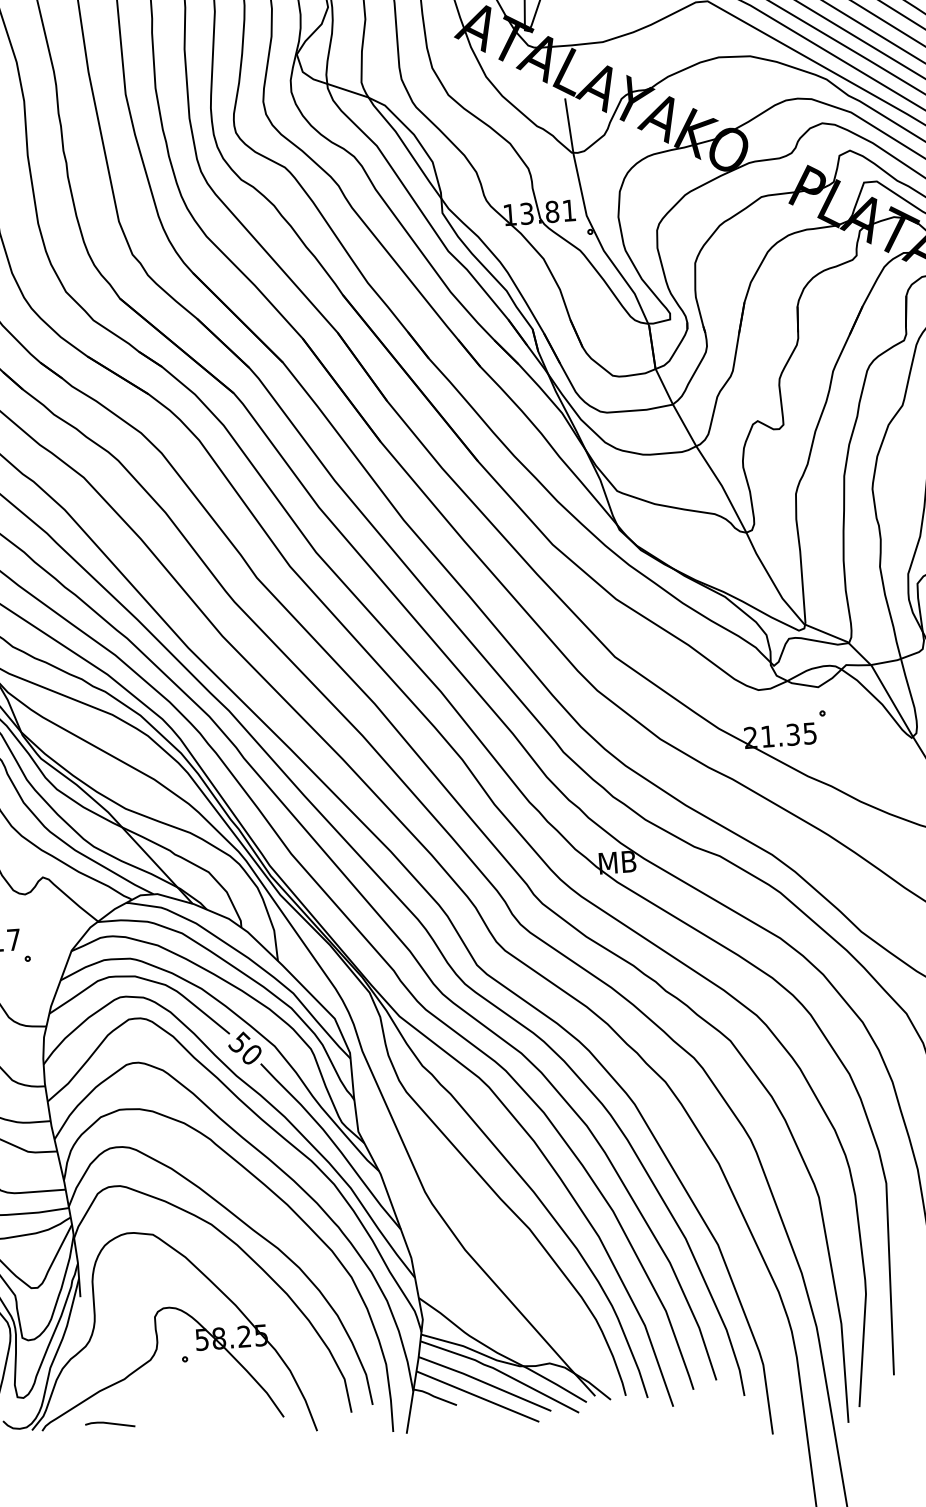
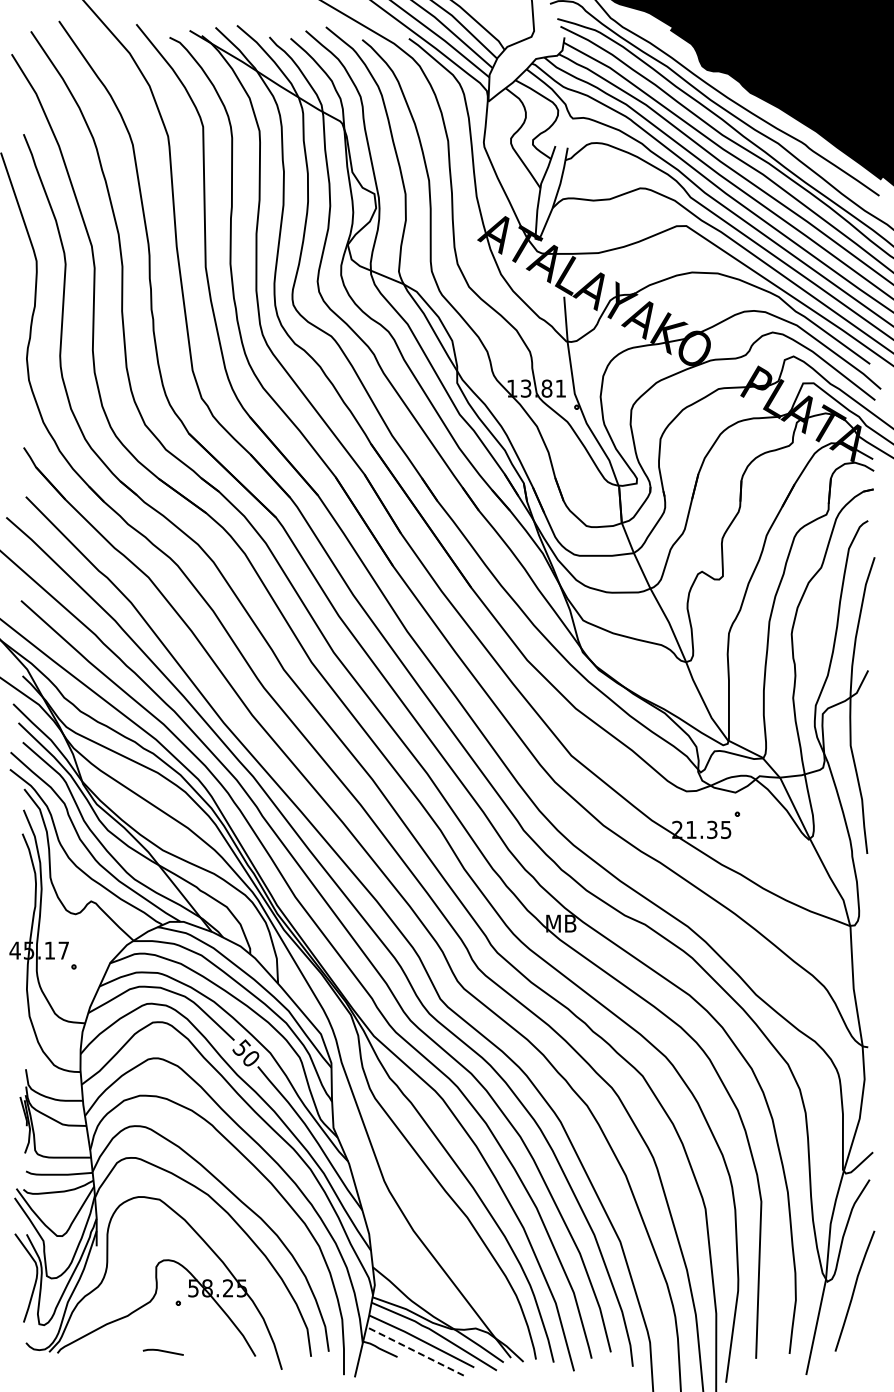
line: (477, 1396) -> (414, 1351), solid -> dashed
line: (109, 1423) -> (162, 1351), moved

